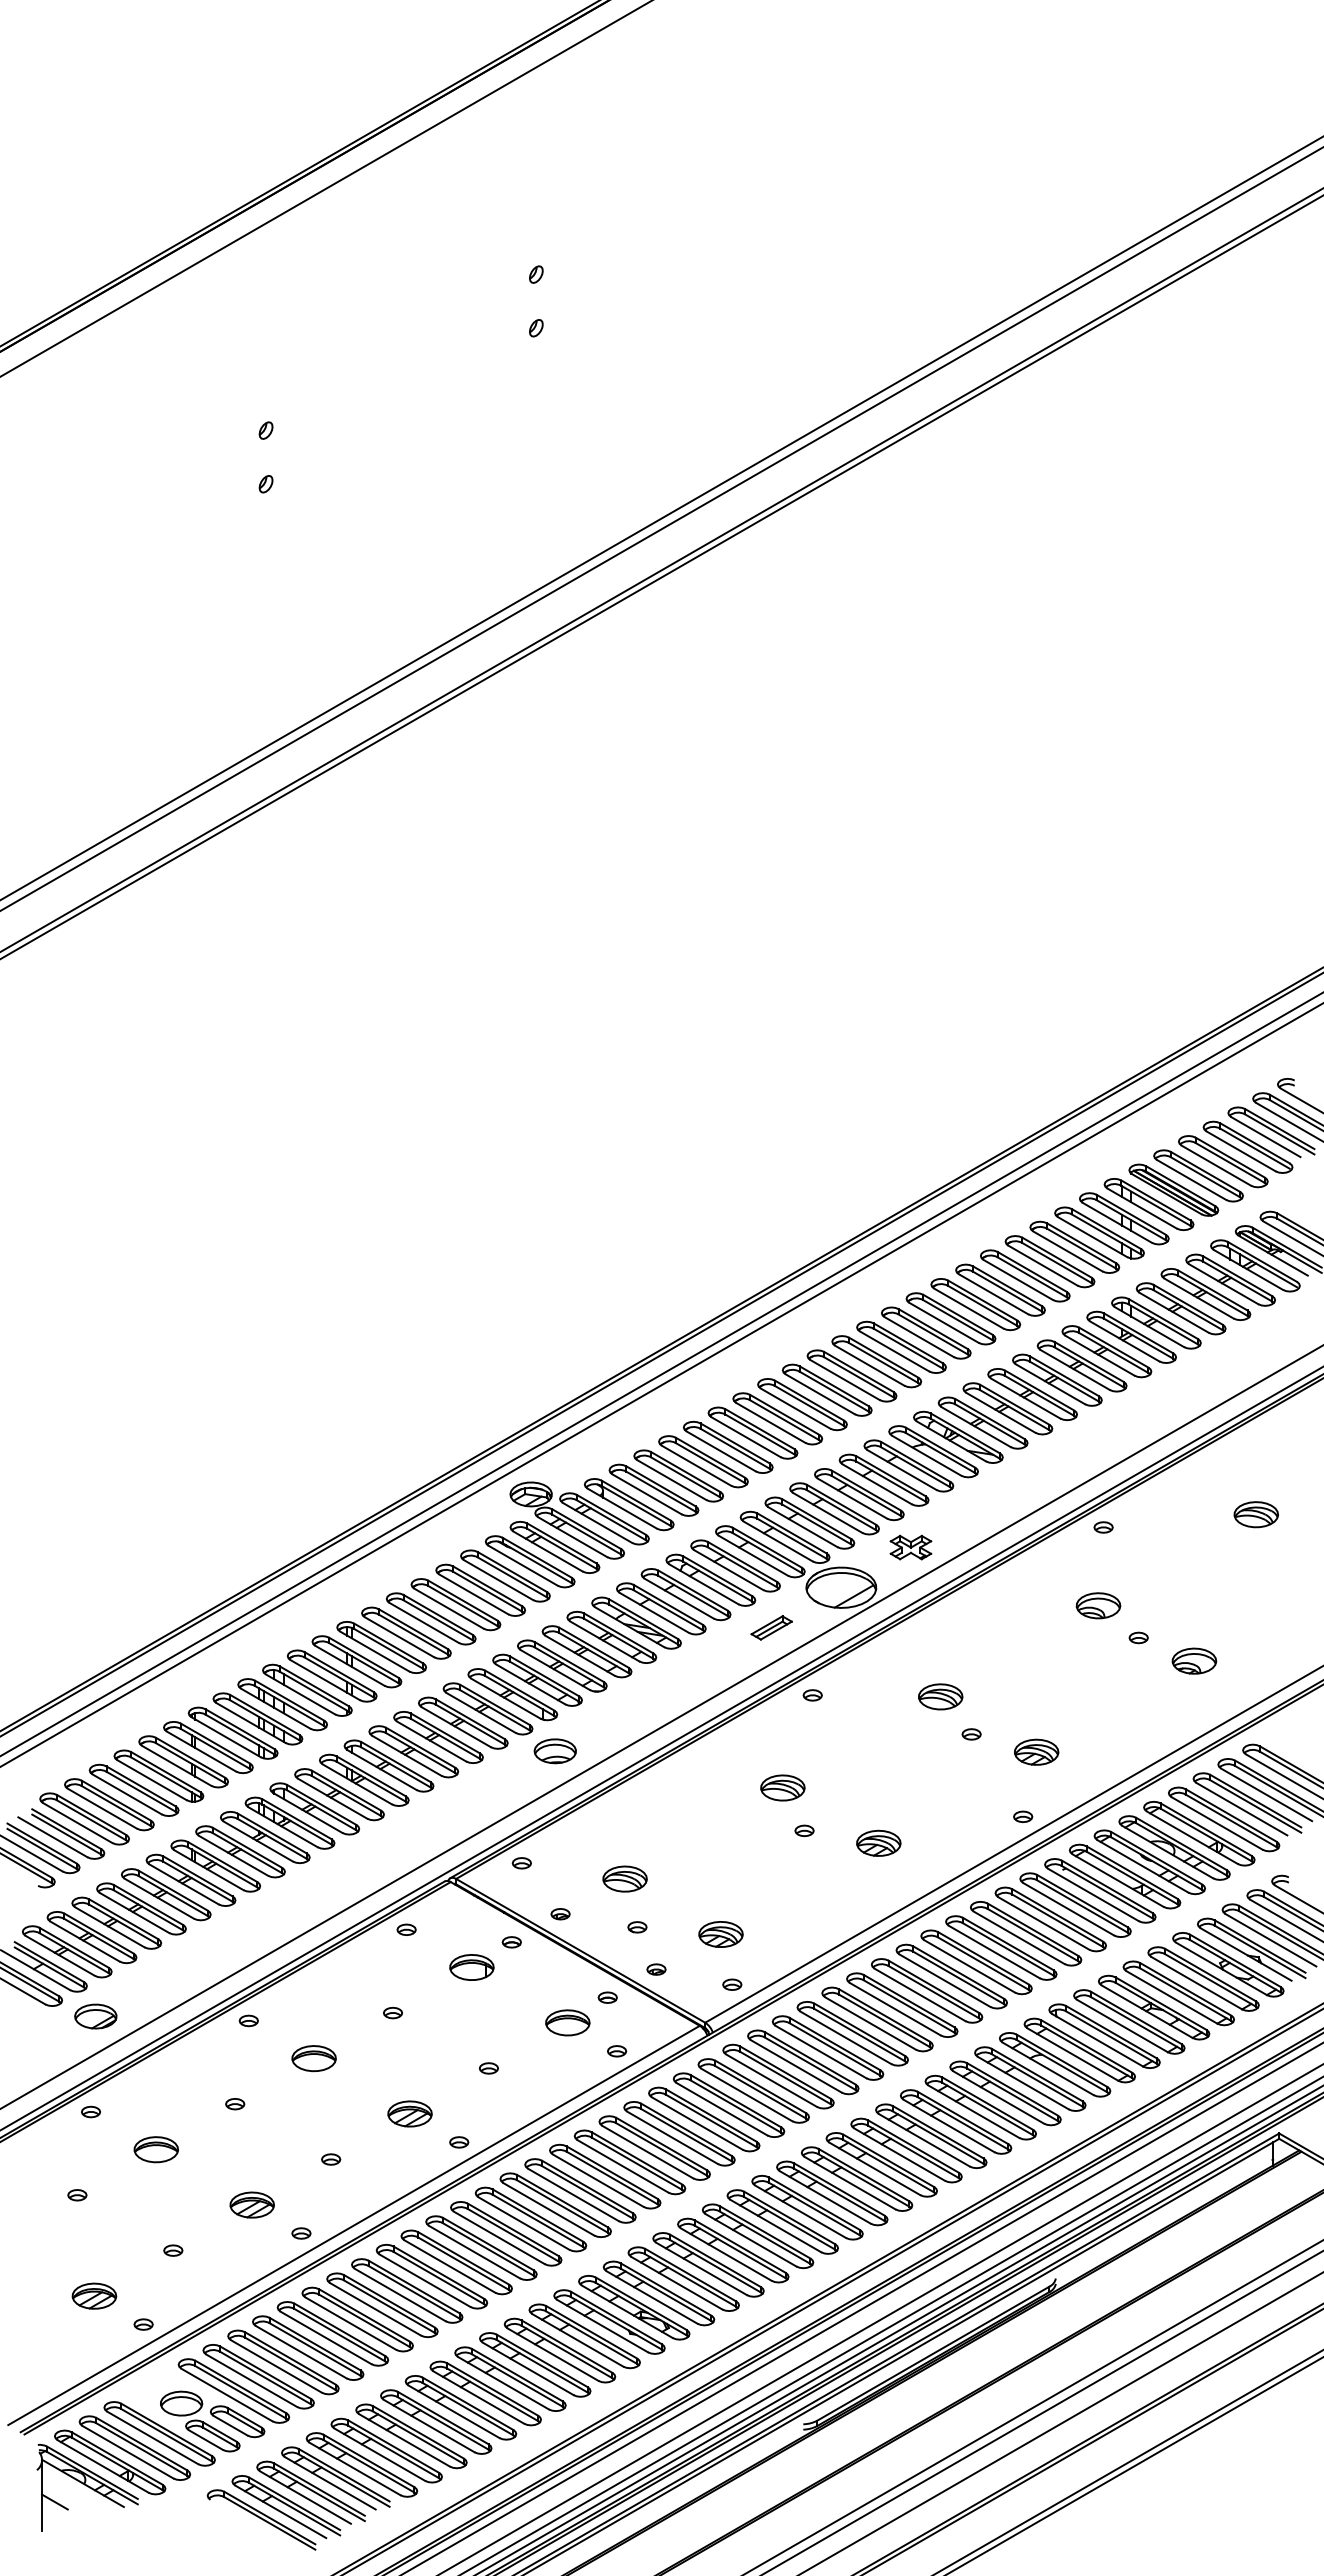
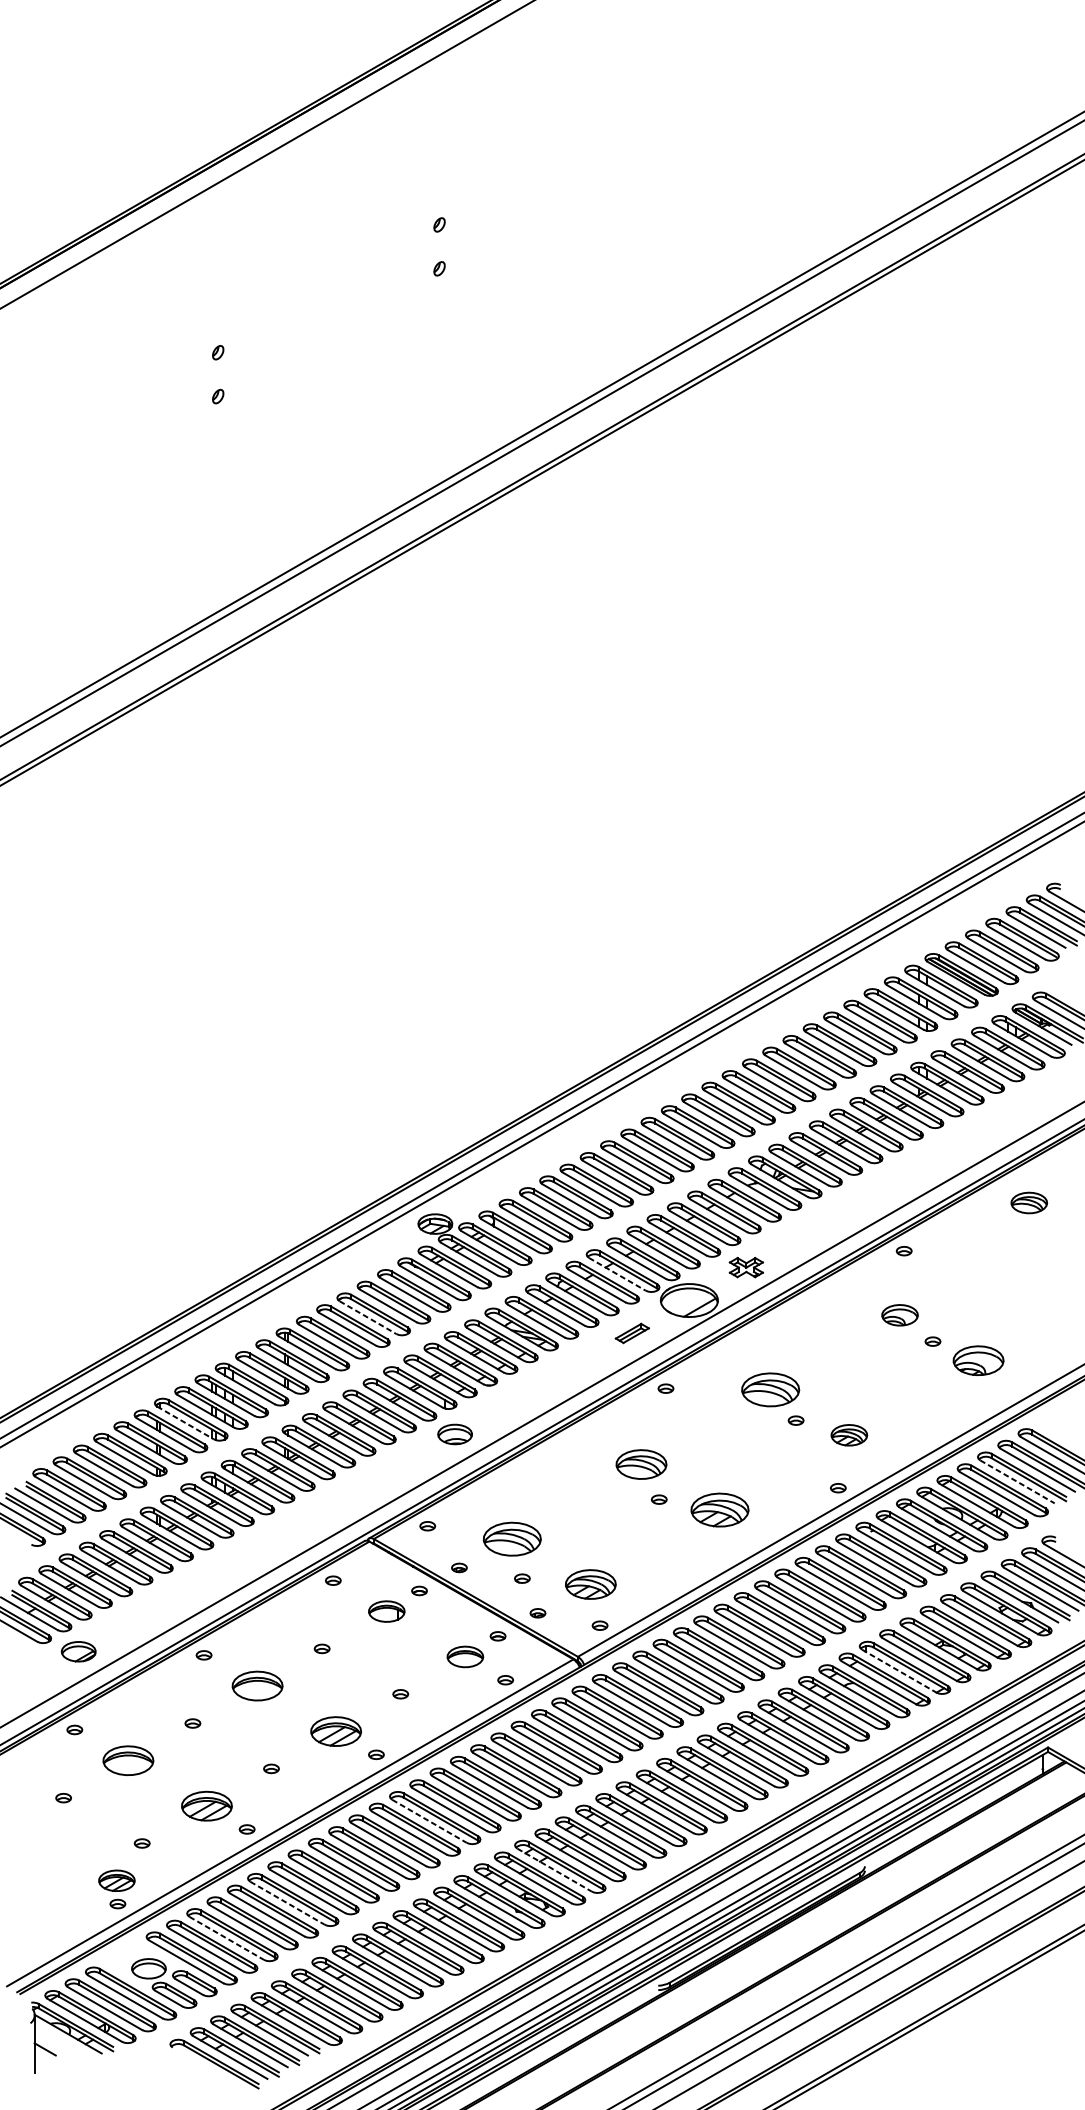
part: (1255, 1514) -> (1028, 1202), moved
line: (753, 1555) -> (617, 1274), solid -> dashed
line: (449, 1608) -> (368, 1317), solid -> dashed
part: (1194, 1660) -> (978, 1360), size x1.4
part: (940, 1696) -> (770, 1389), size x1.6
line: (226, 1737) -> (185, 1423), solid -> dashed
part: (782, 1787) -> (641, 1464), size x1.4
line: (1242, 1809) -> (1017, 1482), solid -> dashed
part: (878, 1842) -> (719, 1509), size x1.6
part: (624, 1878) -> (511, 1538), size x1.6
part: (720, 1934) -> (590, 1584), size x1.4
line: (1098, 2040) -> (900, 1671), solid -> dashed
part: (313, 2058) -> (257, 1686), size x1.4
part: (409, 2113) -> (335, 1731), size x1.4
part: (155, 2149) -> (127, 1760), size x1.4
part: (251, 2204) -> (206, 1805), size x1.4
line: (524, 2223) -> (429, 1821), solid -> dashed
line: (677, 2283) -> (555, 1870), solid -> dashed
part: (94, 2295) -> (116, 1880), moved
line: (351, 2323) -> (288, 1903), solid -> dashed
line: (276, 2366) -> (226, 1938), solid -> dashed

